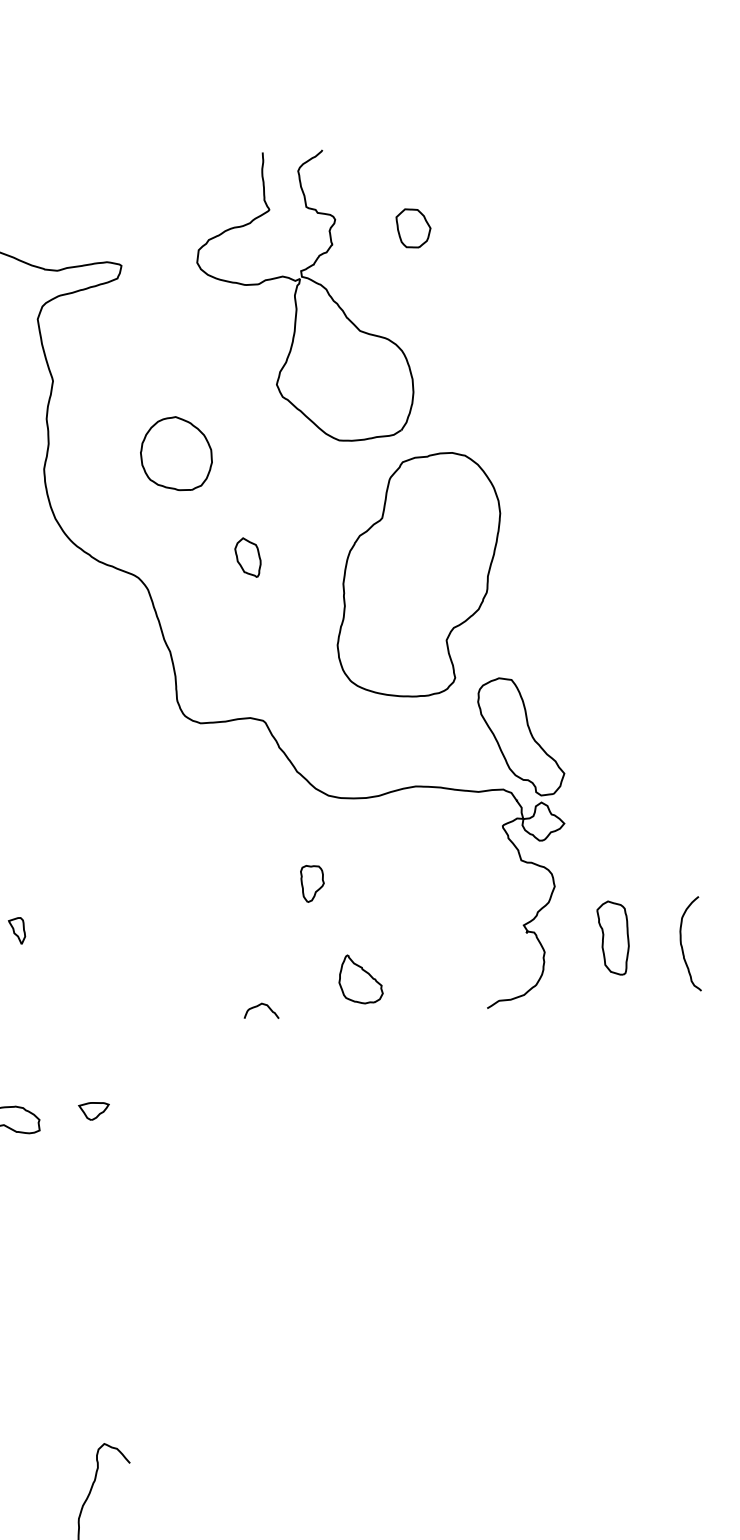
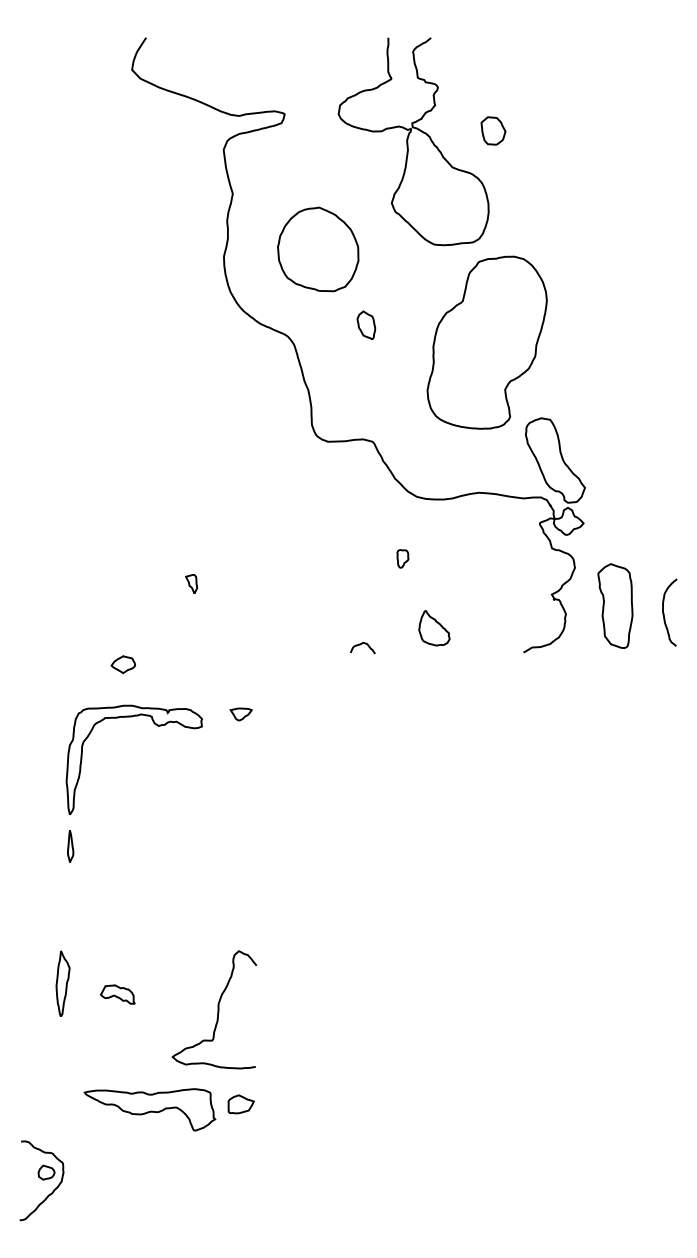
part: (413, 227) -> (493, 130), moved
part: (176, 453) -> (318, 249), size x1.6
part: (311, 883) -> (402, 558), size x0.7
part: (612, 938) -> (614, 606), size x1.6

